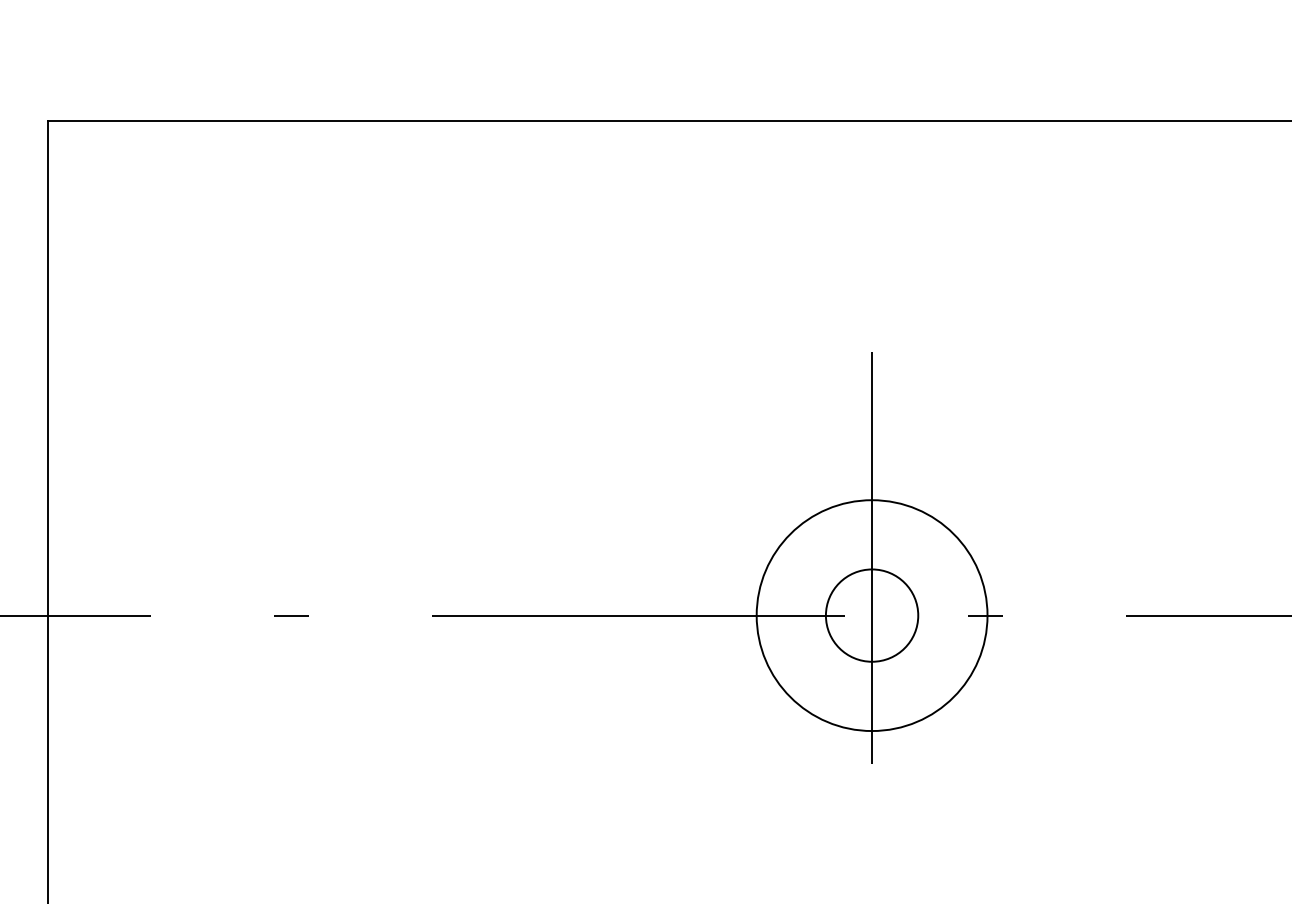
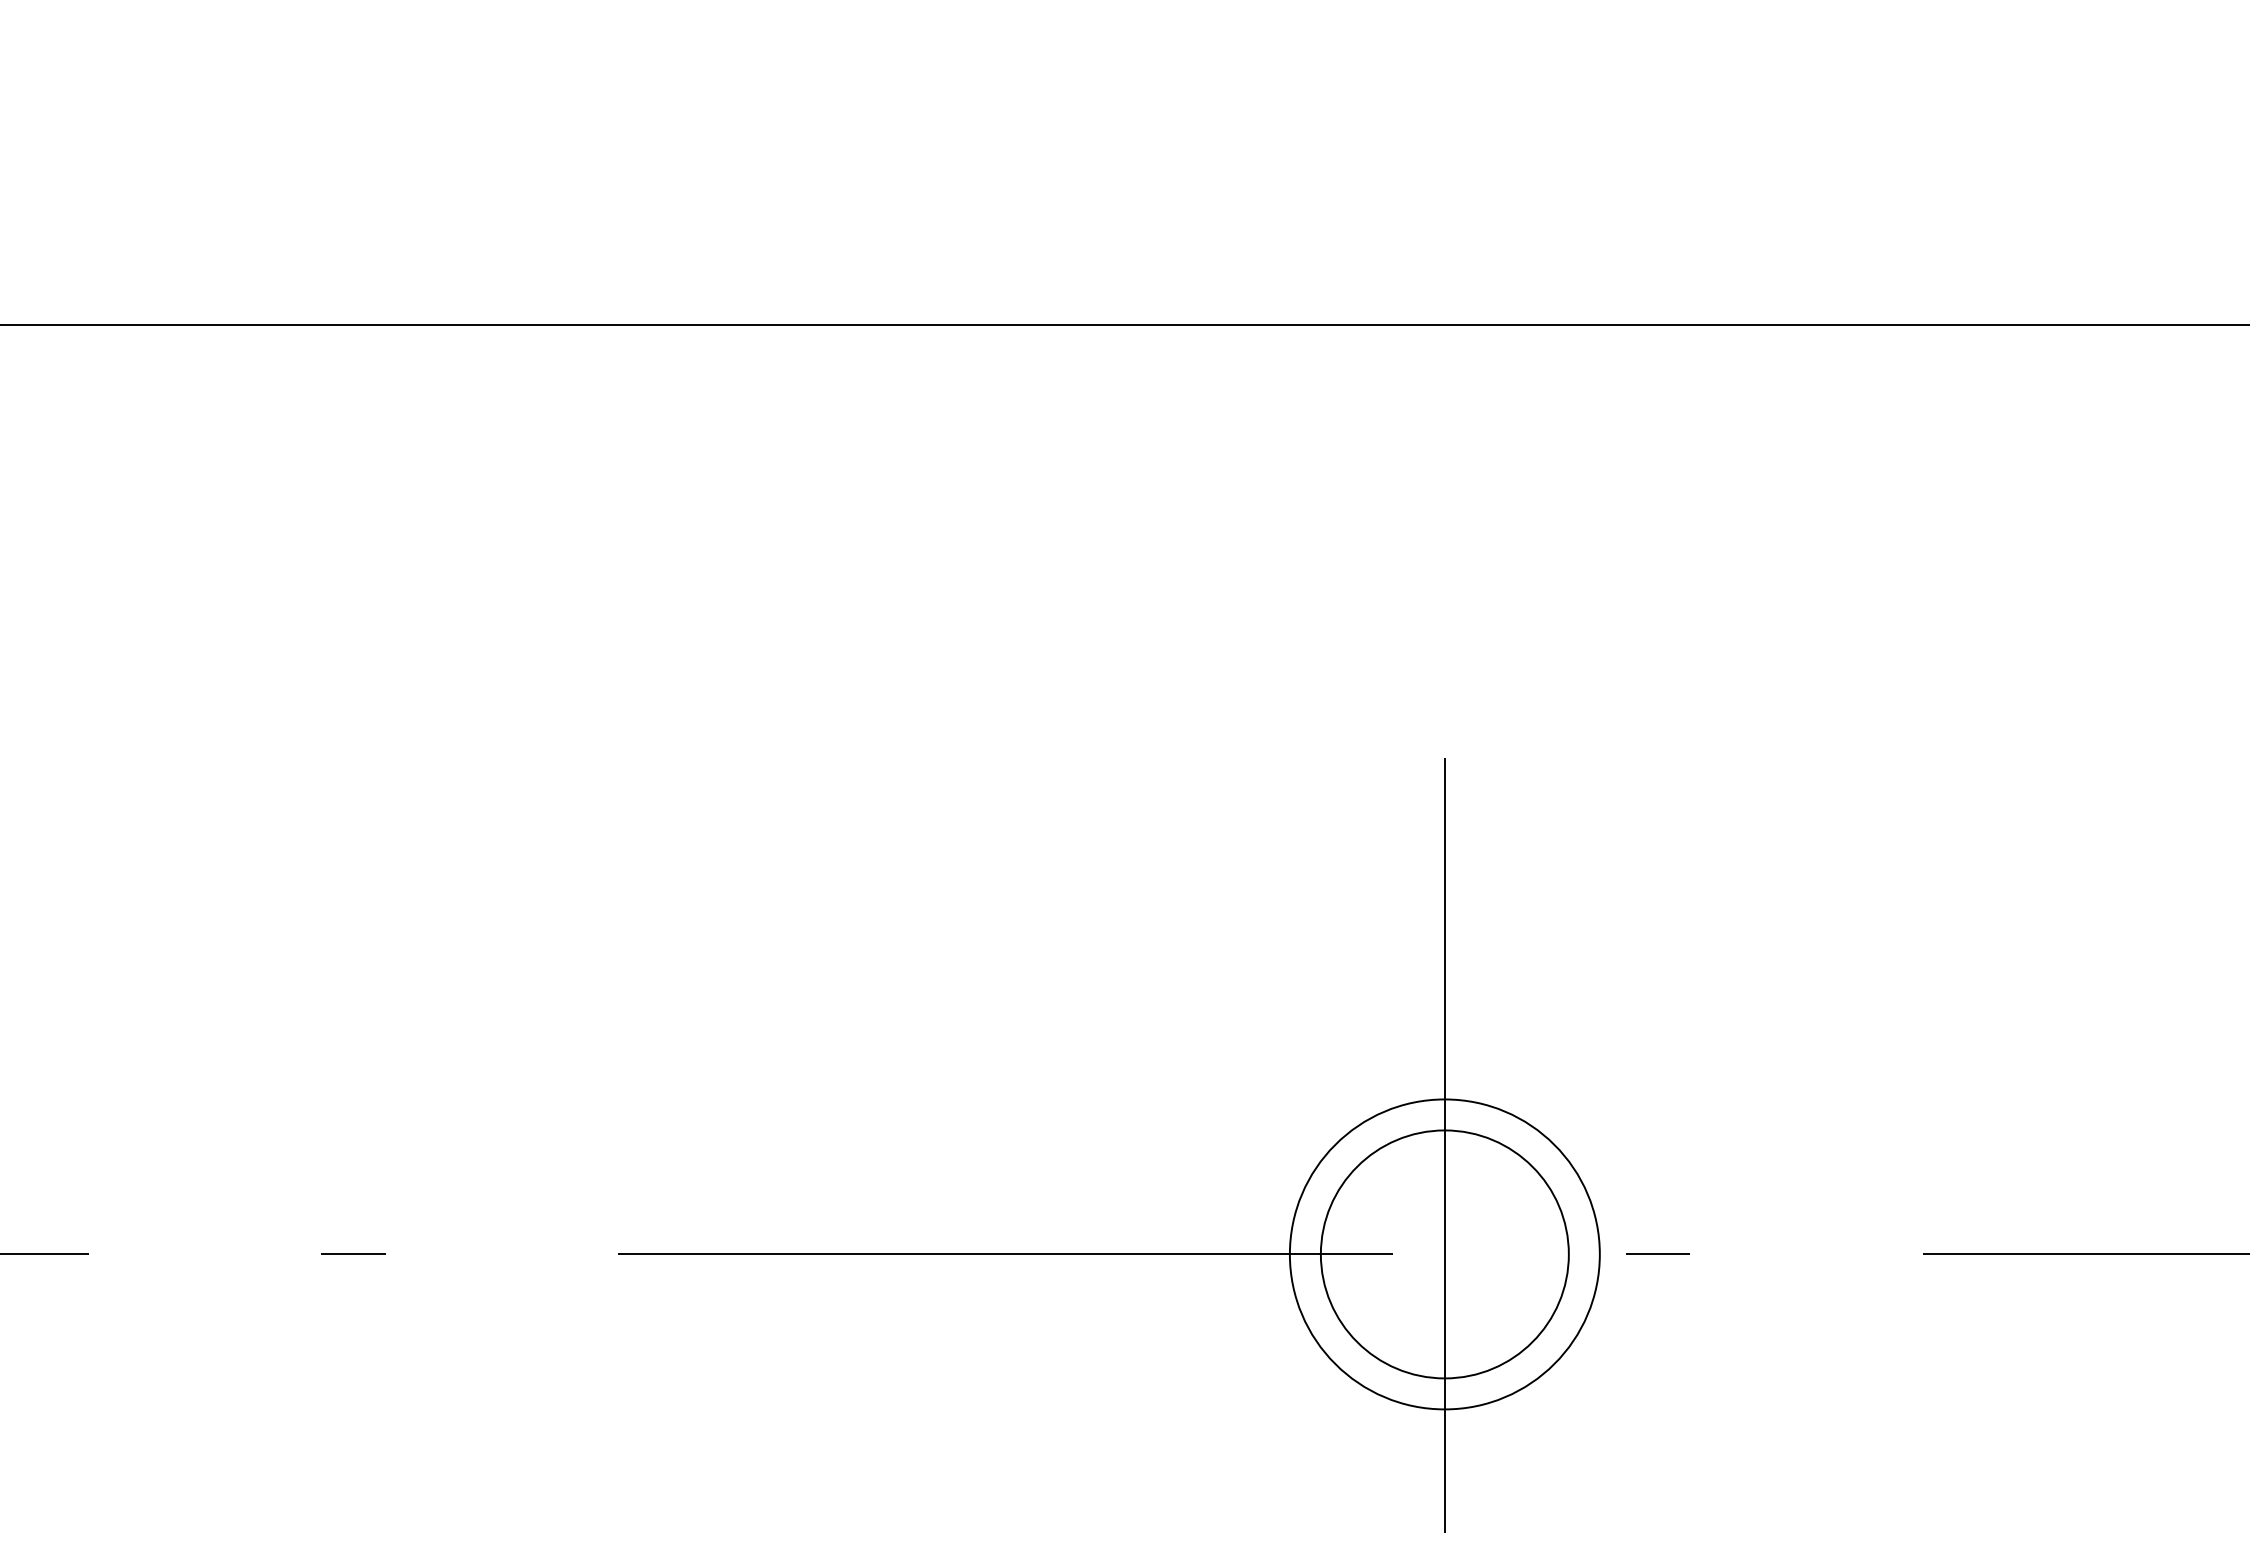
circle: (871, 615) -> (1443, 1254), size x0.71
circle: (872, 615) -> (1445, 1254), size x1.43

